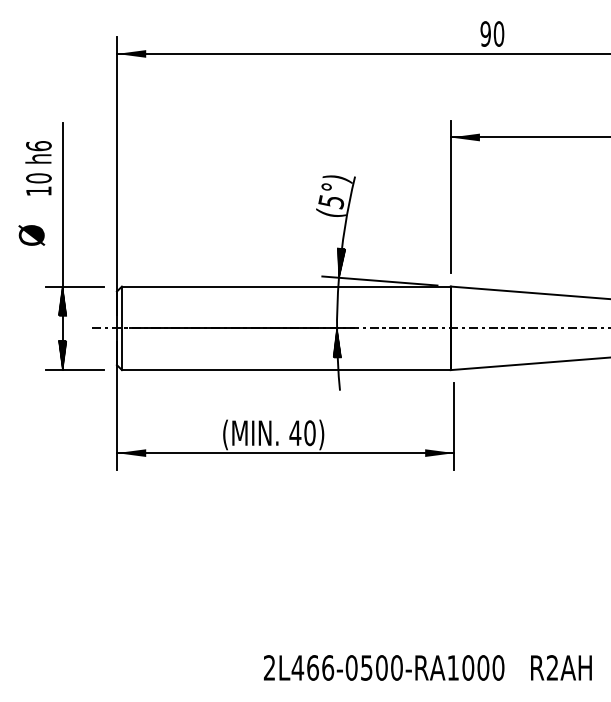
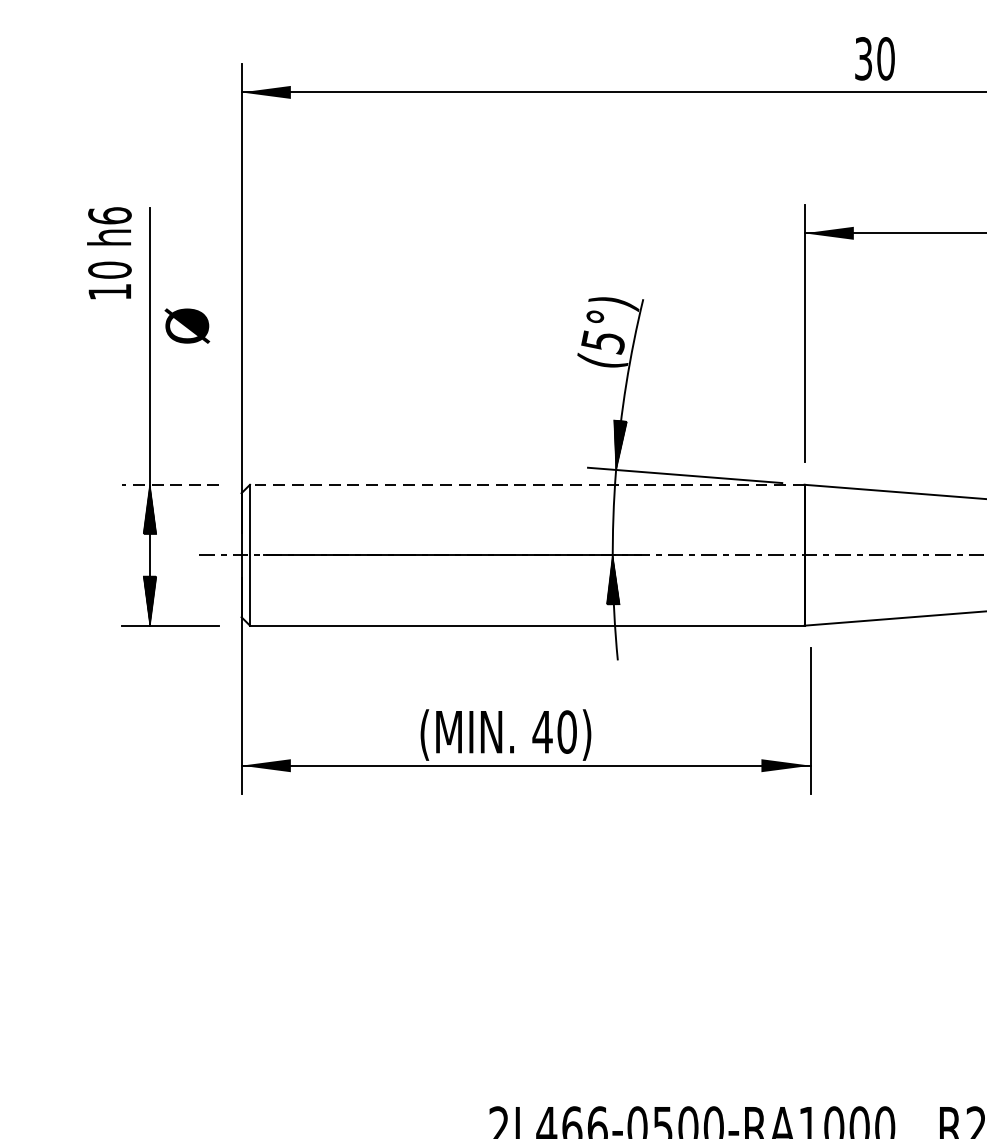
text: (485, 33) -> (863, 57), 90 -> 30
text: (38, 168) -> (109, 253), moved
text: (31, 235) -> (186, 326), moved
line: (74, 286) -> (169, 484), solid -> dashed
line: (285, 286) -> (525, 484), solid -> dashed

